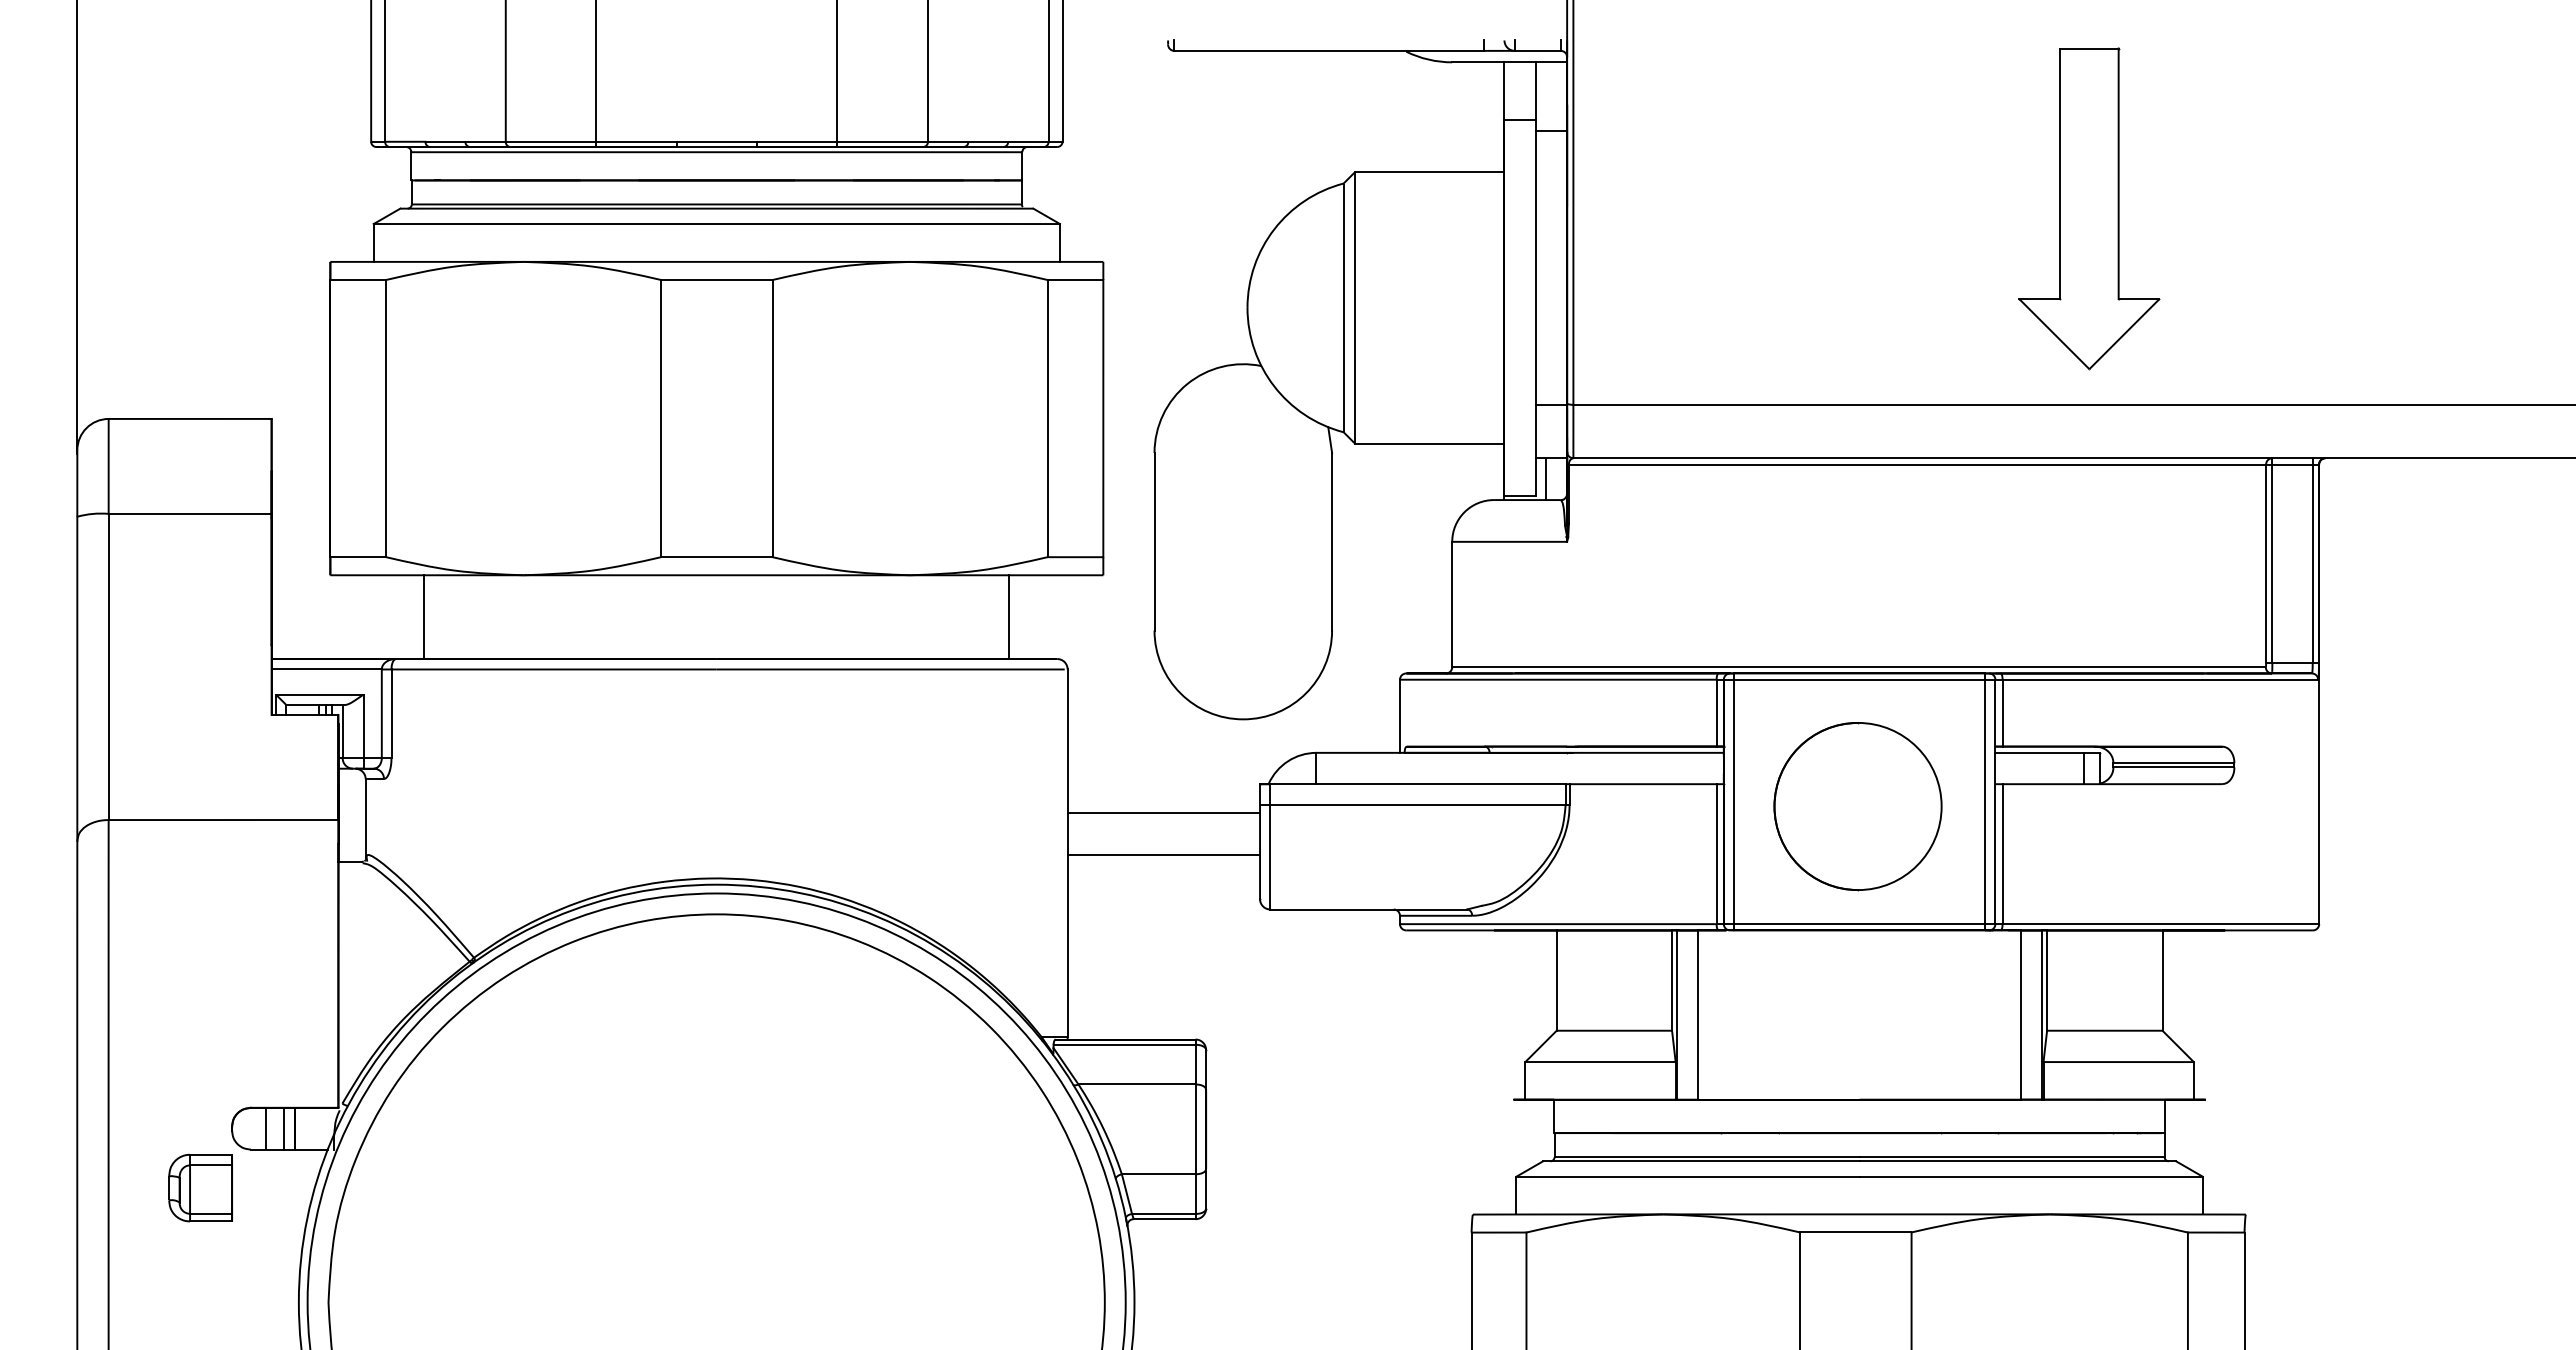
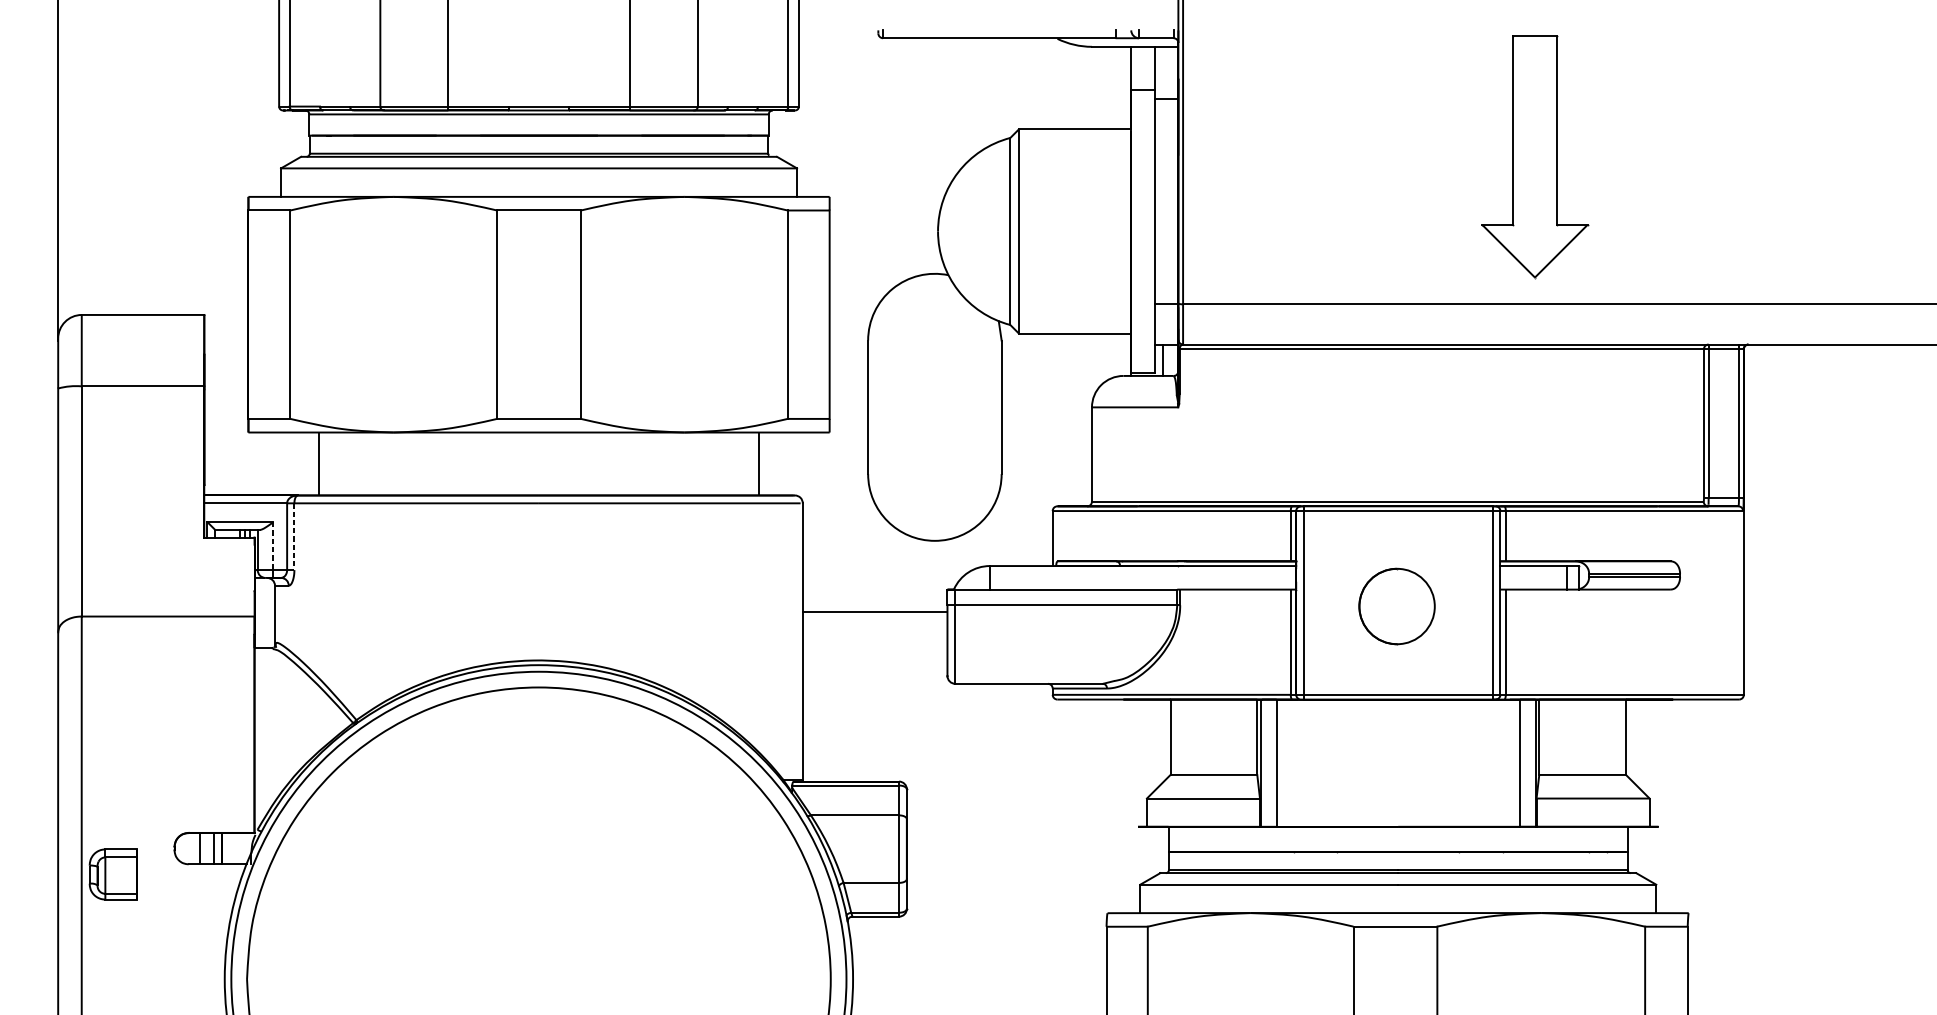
part: (2089, 208) -> (1535, 156), moved
line: (391, 714) -> (294, 537), solid -> dashed
line: (363, 726) -> (273, 546), solid -> dashed
circle: (1857, 806) -> (1396, 606), size x0.6
line: (1163, 855) -> (874, 643), removed
part: (200, 1187) -> (113, 874), moved

